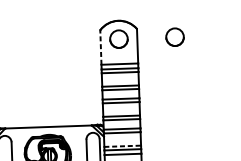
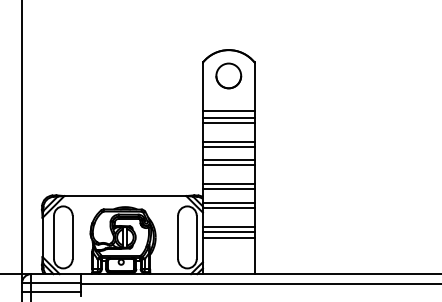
part: (174, 36) -> (307, 75), removed
line: (100, 47) -> (202, 86), dashed -> solid
line: (122, 146) -> (228, 226), dashed -> solid

